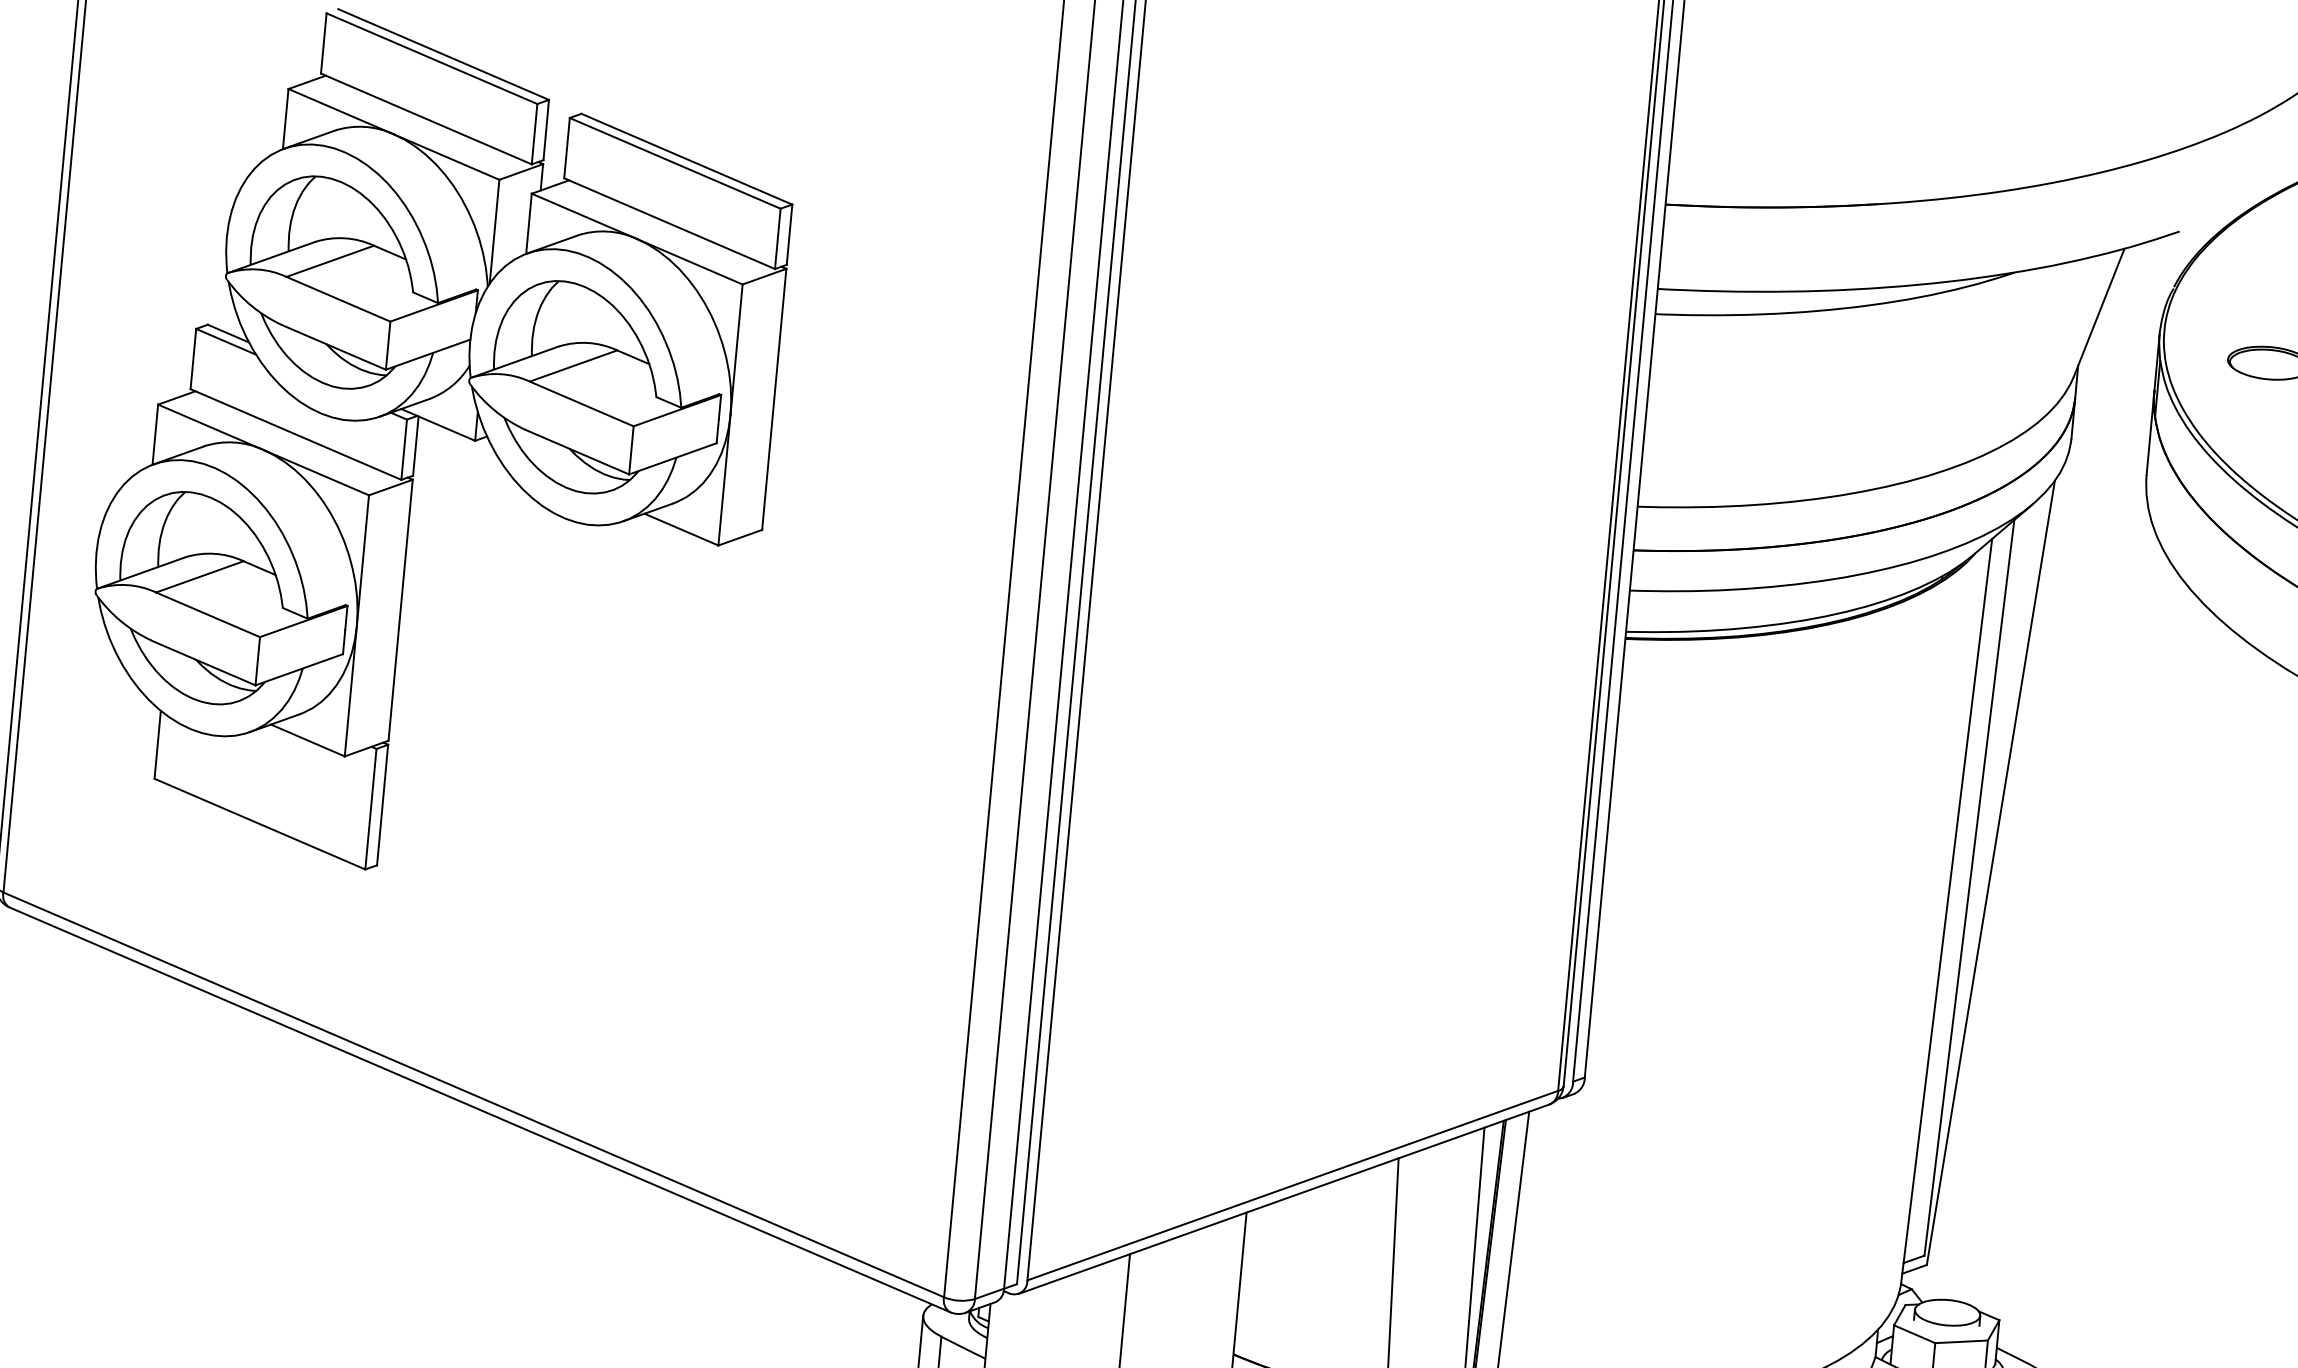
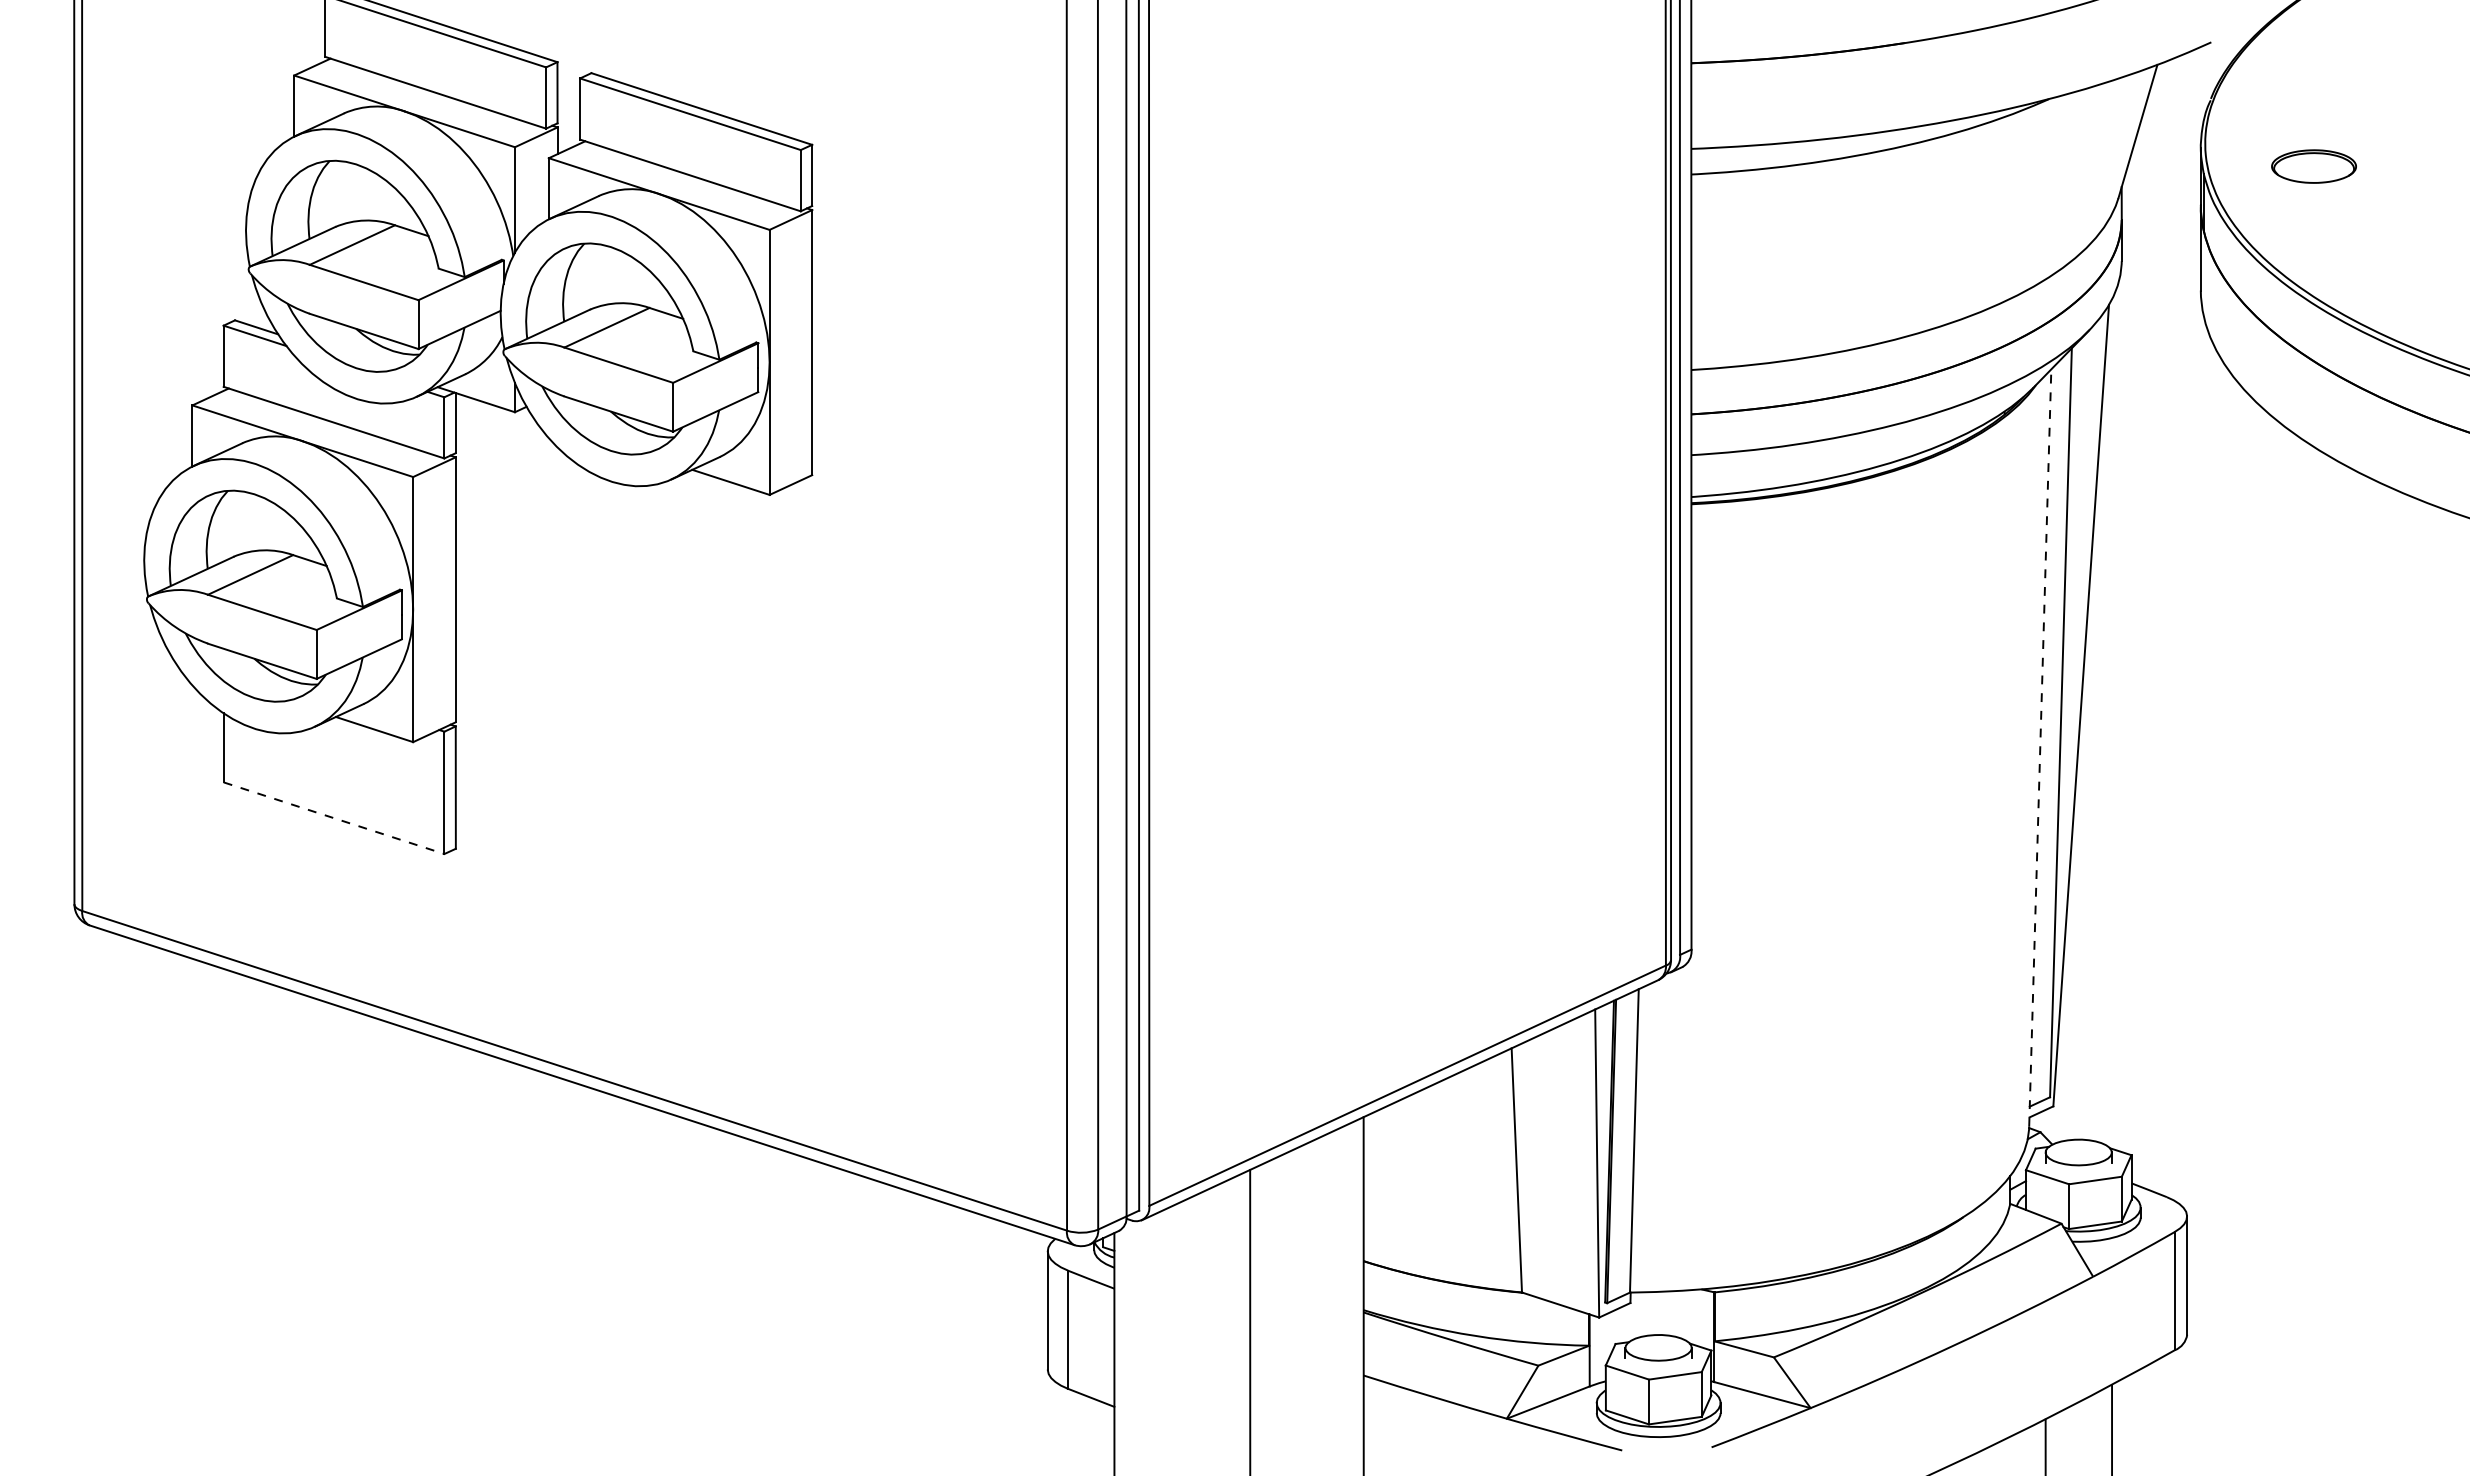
line: (260, 824) -> (334, 818), solid -> dashed
line: (1946, 911) -> (2040, 748), solid -> dashed

